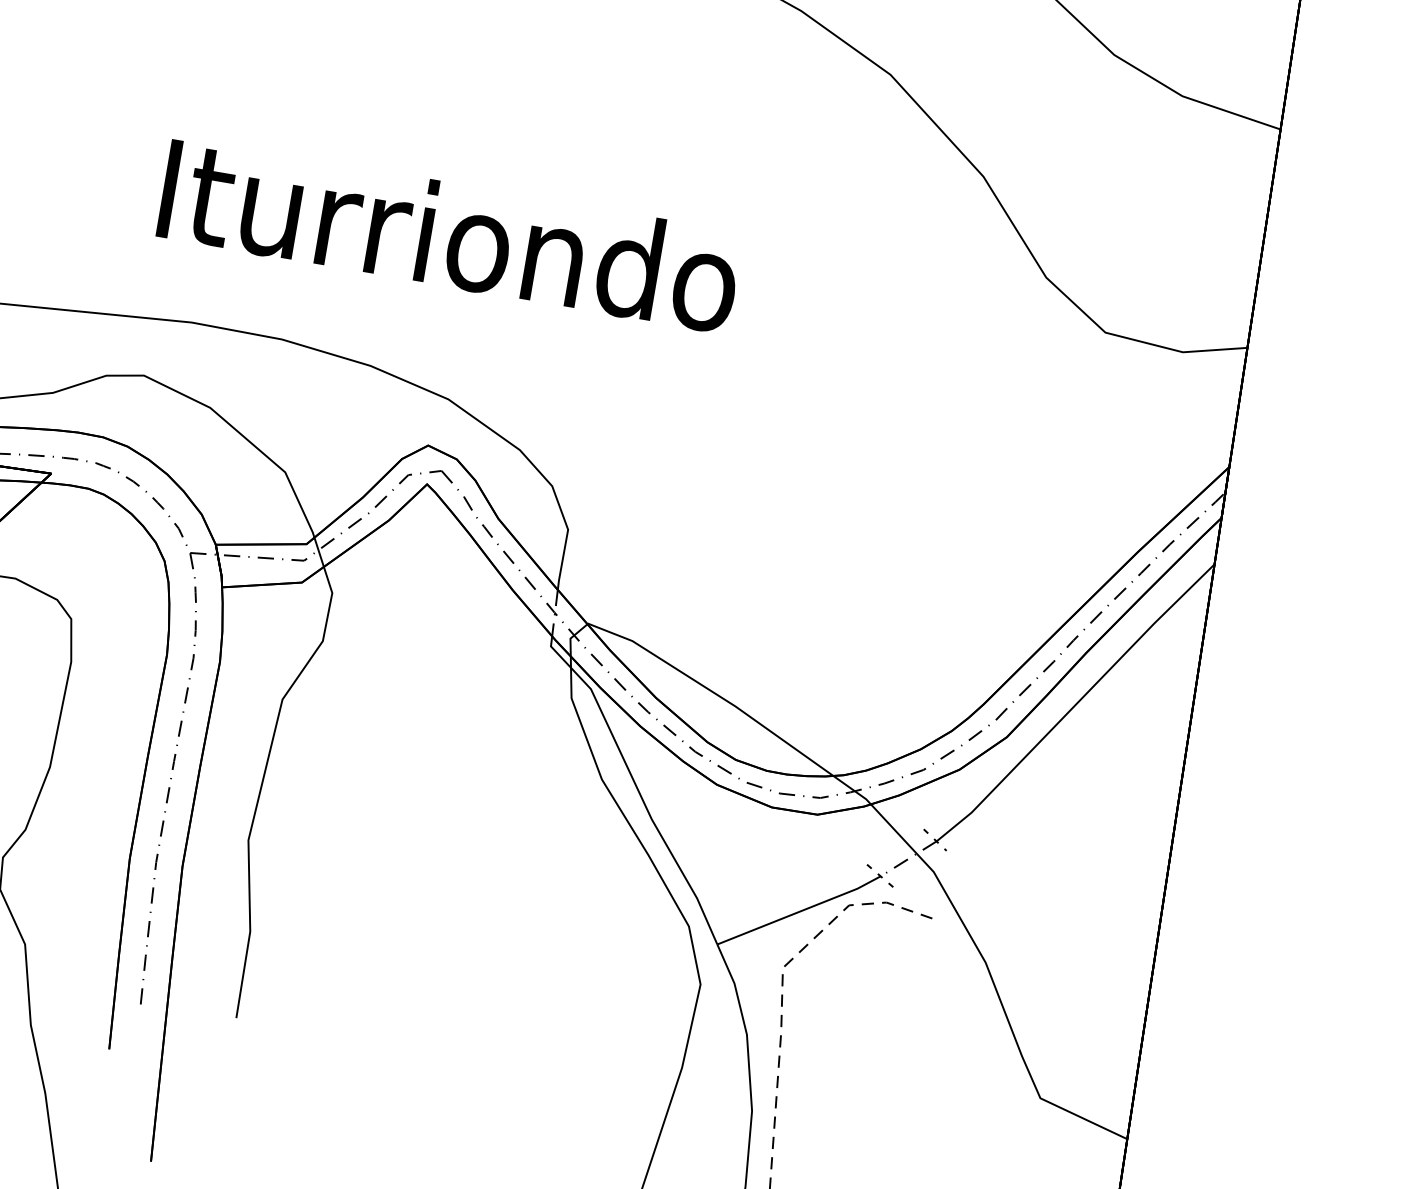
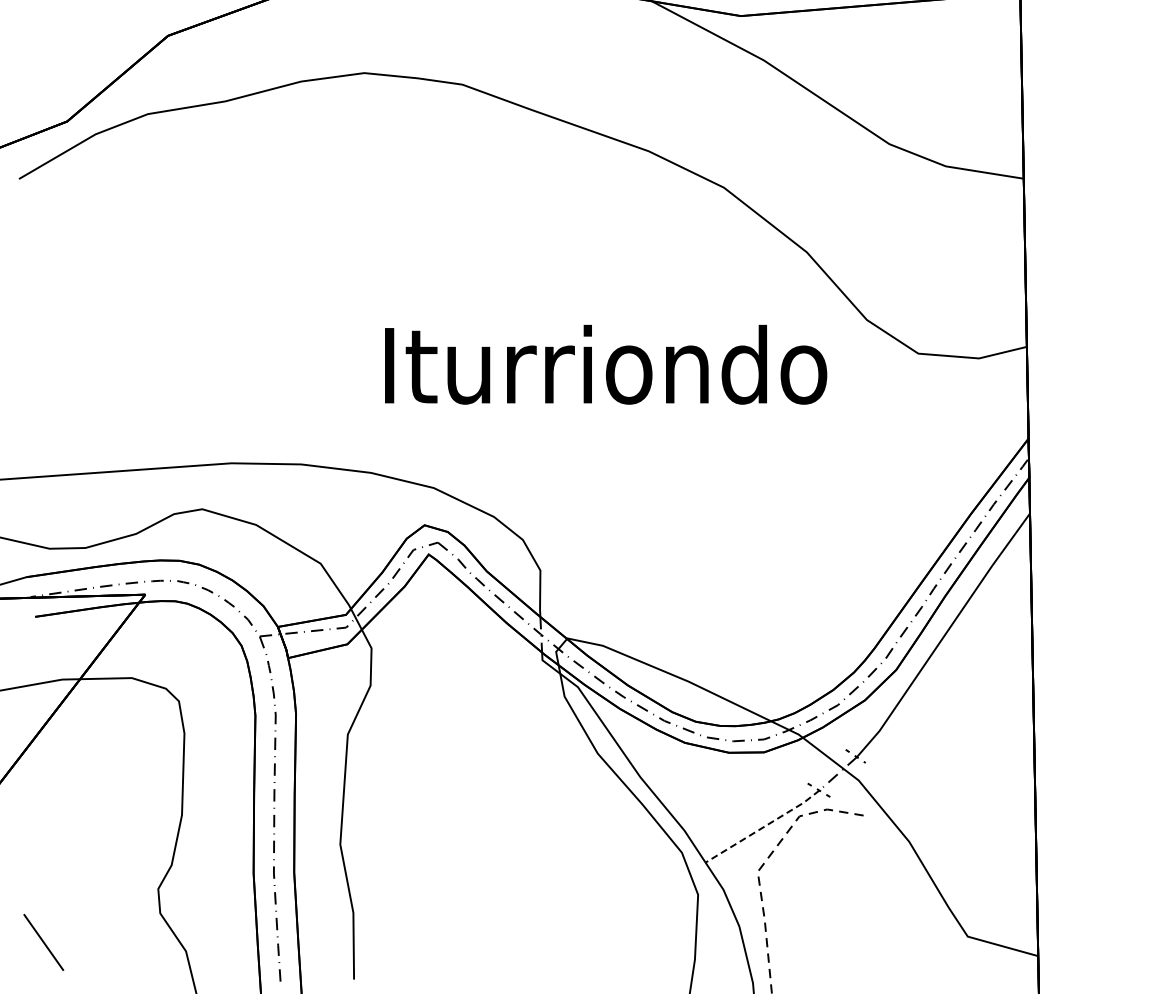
text: (450, 235) -> (606, 364), moved
line: (800, 911) -> (763, 827), solid -> dashed

